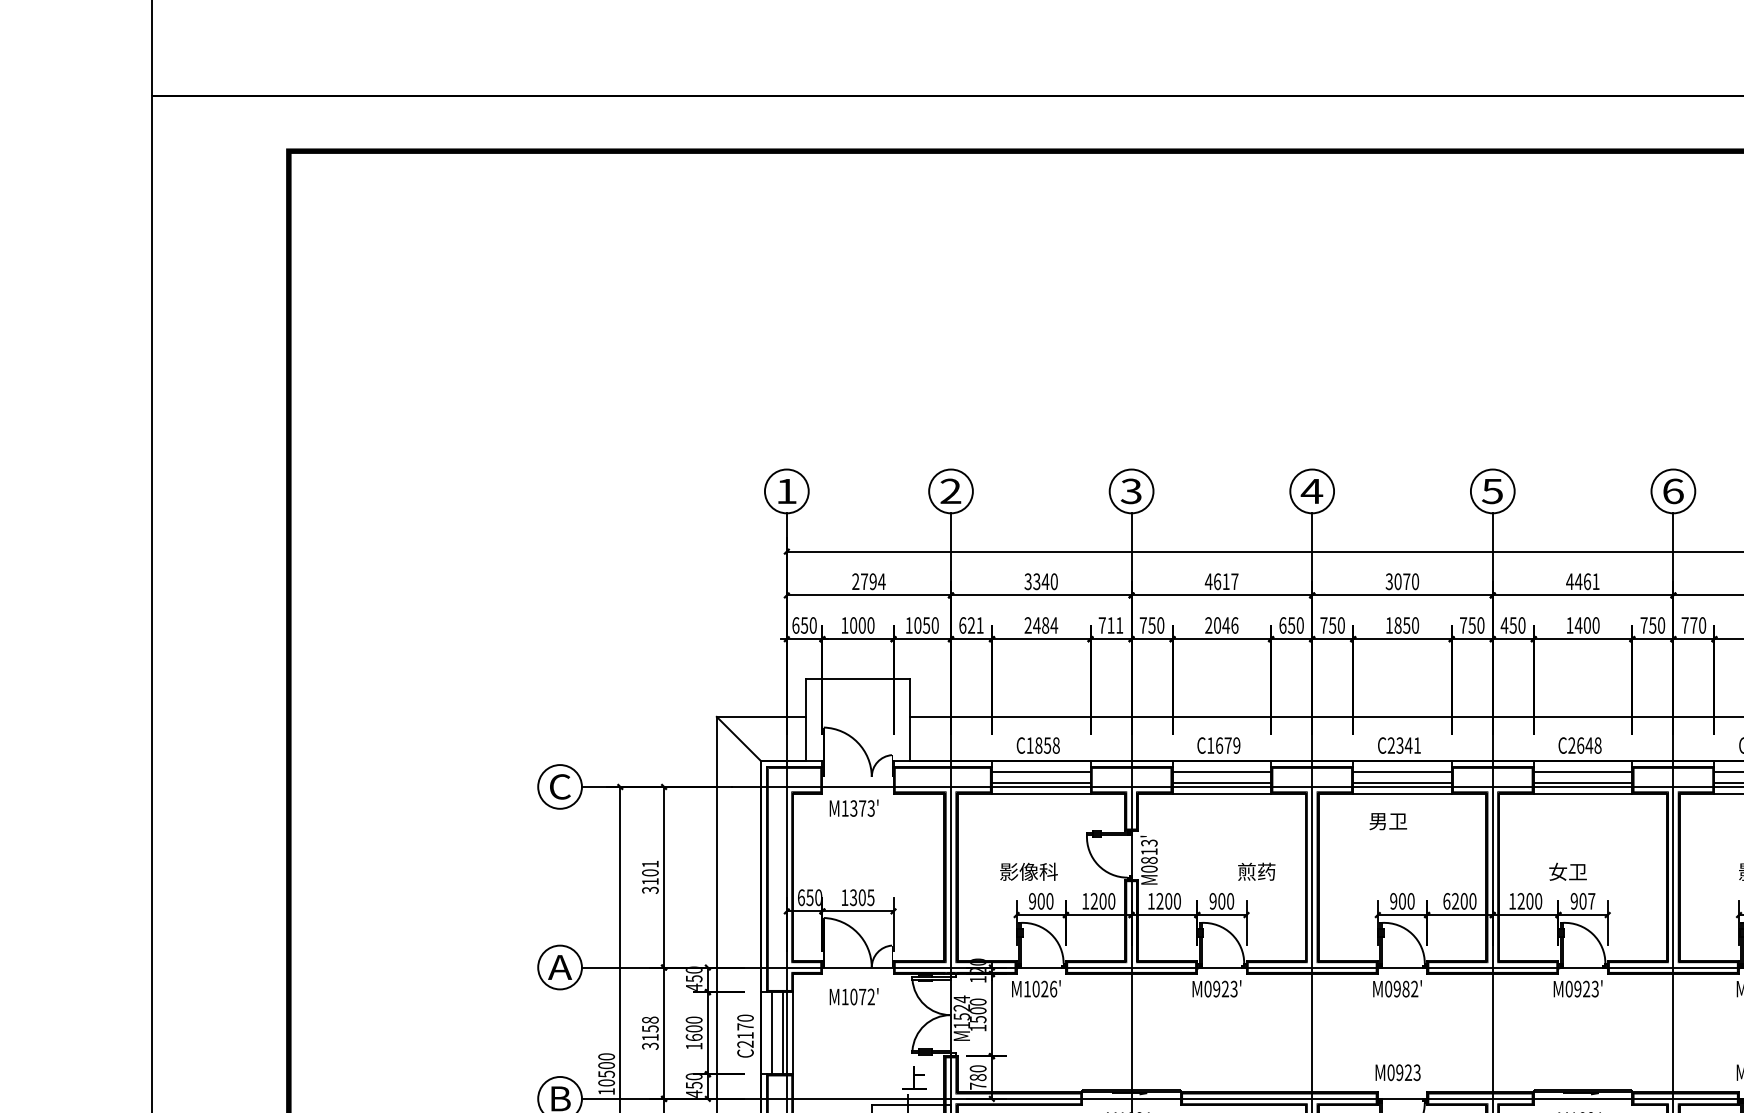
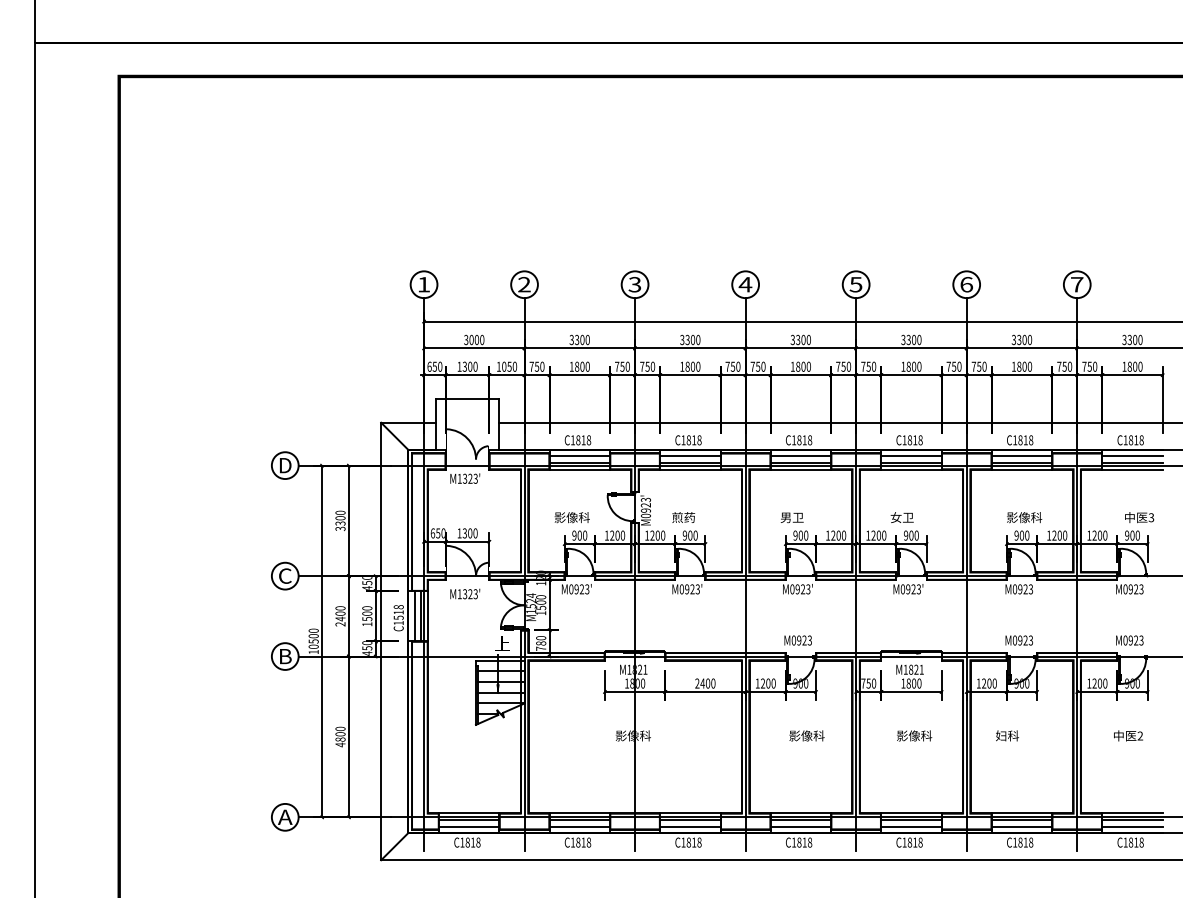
text: (869, 580) -> (474, 339), 2794 -> 3000
text: (1045, 580) -> (582, 339), 3340 -> 3300
text: (1222, 580) -> (690, 339), 4617 -> 3300
text: (1401, 580) -> (800, 339), 3070 -> 3300
text: (1583, 580) -> (911, 339), 4461 -> 3300
text: (852, 625) -> (464, 366), 1000 -> 1300
text: (970, 625) -> (536, 366), 621 -> 750
text: (1040, 625) -> (579, 366), 2484 -> 1800
text: (1114, 625) -> (624, 366), 711 -> 750
text: (1222, 625) -> (690, 366), 2046 -> 1800
text: (1282, 625) -> (727, 366), 650 -> 750
text: (1406, 625) -> (803, 366), 1850 -> 1800
text: (1504, 625) -> (863, 366), 450 -> 750
text: (1578, 625) -> (908, 366), 1400 -> 1800
text: (1694, 625) -> (979, 366), 770 -> 750
text: (1047, 745) -> (583, 440), C1858 -> C1818
text: (1227, 745) -> (693, 440), C1679 -> C1818
text: (1405, 745) -> (802, 440), C2341 -> C1818
text: (1579, 745) -> (909, 440), C2648 -> C1818
text: (560, 786) -> (285, 465), C -> D
text: (862, 807) -> (470, 478), M1373' -> M1323'
text: (1387, 821) -> (791, 517), moved
text: (1148, 855) -> (645, 507), M0813' -> M0923'
text: (650, 871) -> (340, 517), 3101 -> 3300
text: (1256, 871) -> (683, 517), moved
text: (870, 897) -> (475, 533), 1305 -> 1300
text: (1447, 901) -> (828, 535), 6200 -> 1200
text: (1591, 901) -> (916, 535), 907 -> 900
text: (560, 966) -> (285, 575), A -> C
text: (1040, 989) -> (579, 589), M1026' -> M0923'
text: (1410, 989) -> (805, 589), M0982' -> M0923'
text: (862, 997) -> (470, 594), M1072' -> M1323'
text: (745, 1031) -> (398, 615), C2170 -> C1518
text: (650, 1033) -> (340, 616), 3158 -> 2400
text: (694, 1038) -> (367, 619), 1600 -> 1500

